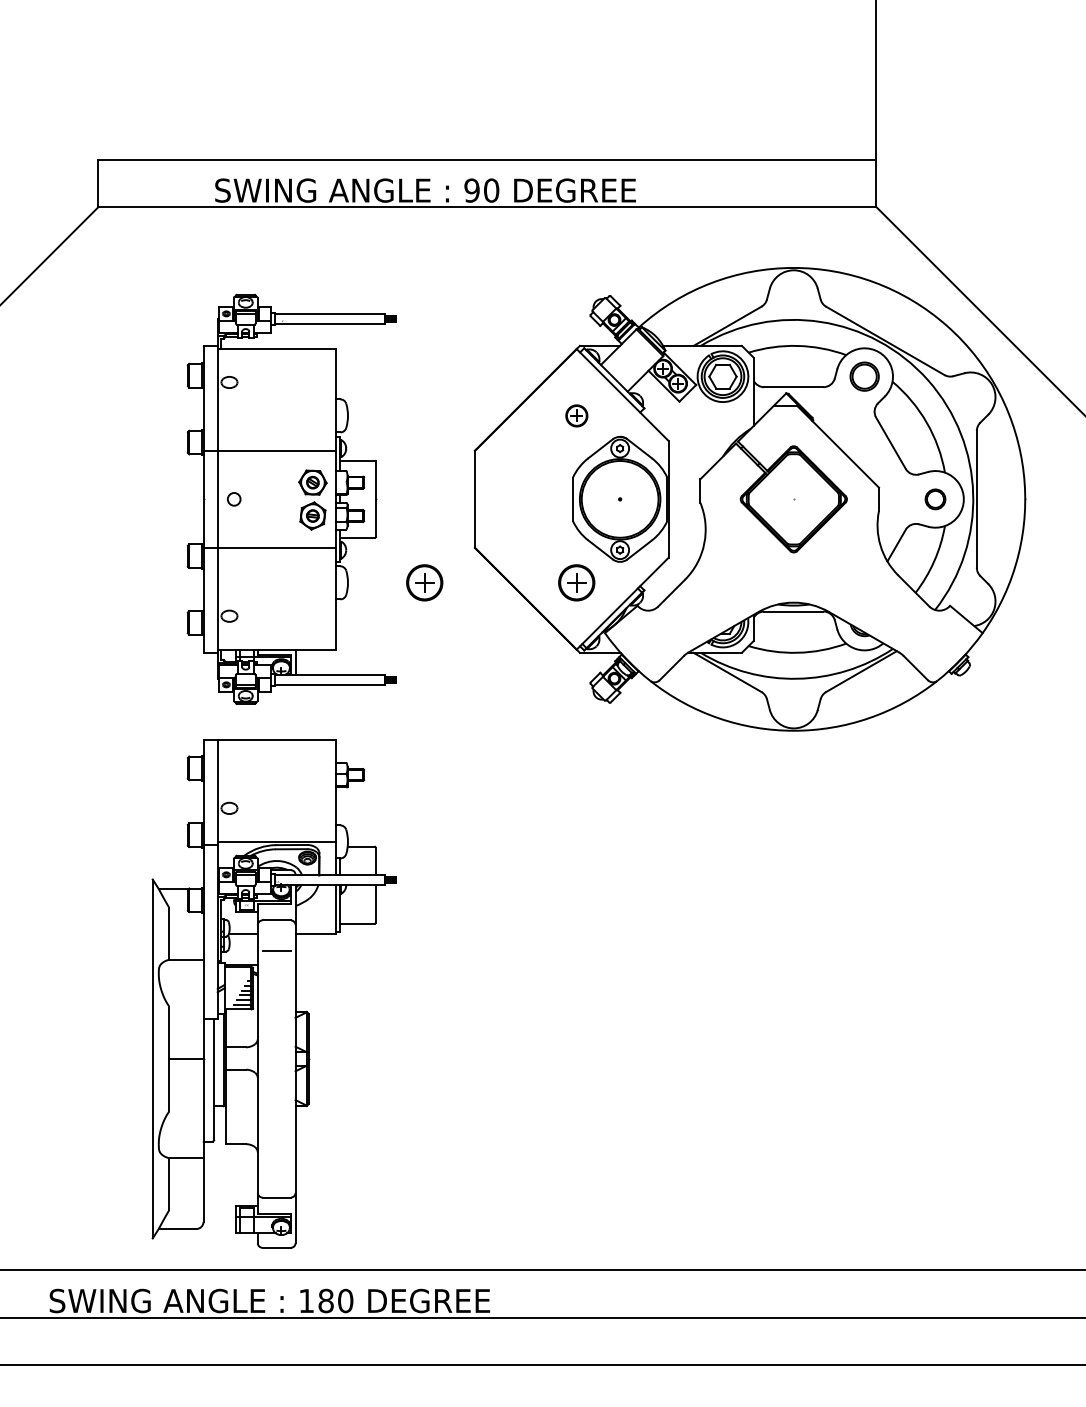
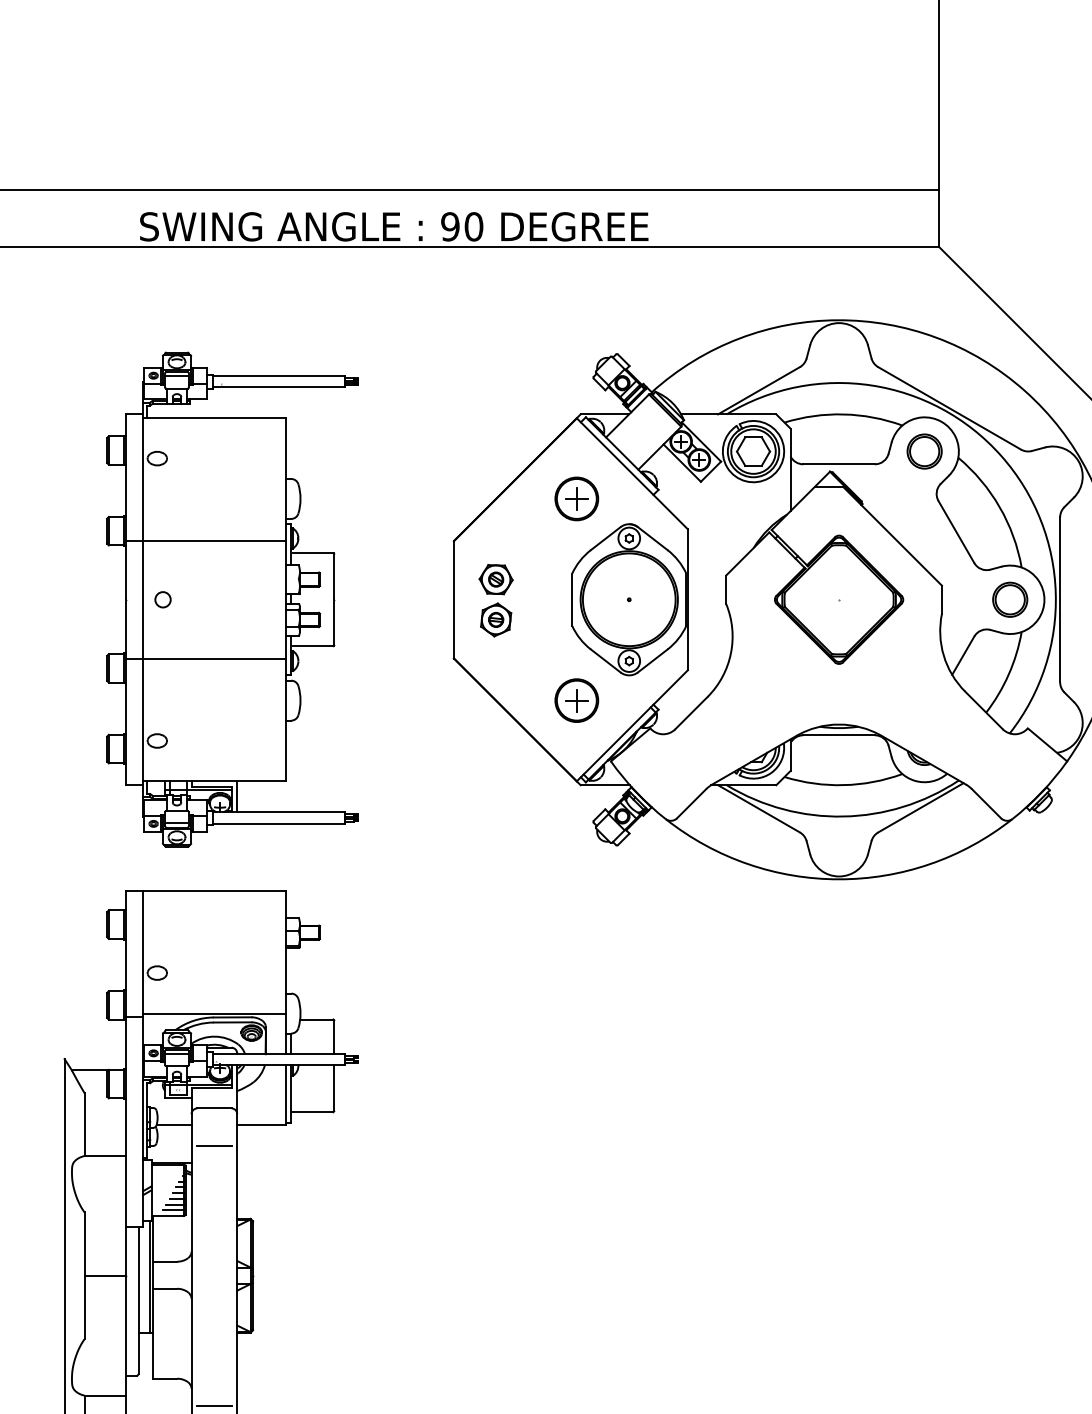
part: (576, 415) -> (576, 498), size x1.67
part: (312, 499) -> (495, 599), moved
part: (935, 499) -> (1010, 599), size x1.43
part: (424, 582) -> (392, 700), removed
line: (276, 1166) -> (214, 1405), added

